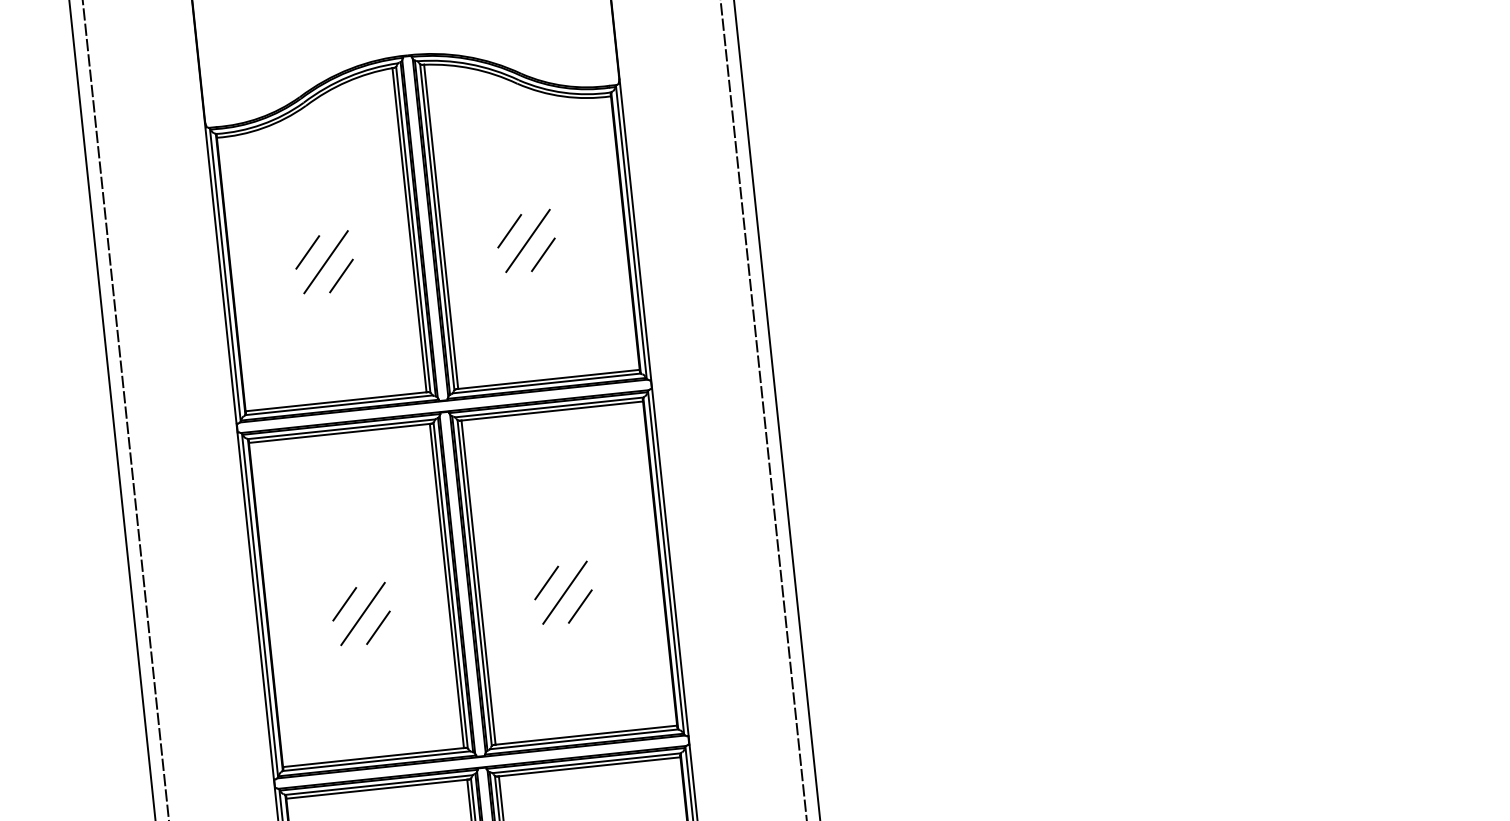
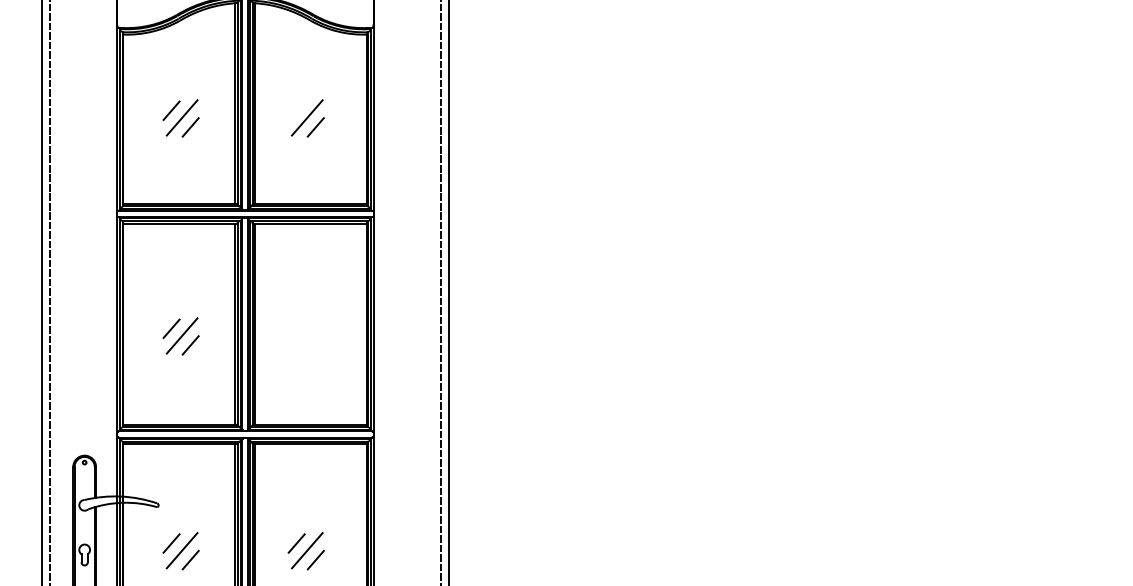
line: (509, 230) -> (296, 110), removed
line: (546, 582) -> (296, 328), removed
line: (565, 592) -> (307, 335), removed
line: (579, 606) -> (315, 345), removed

